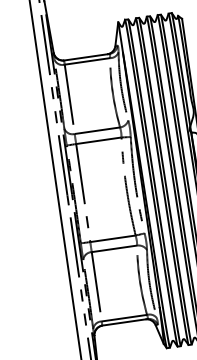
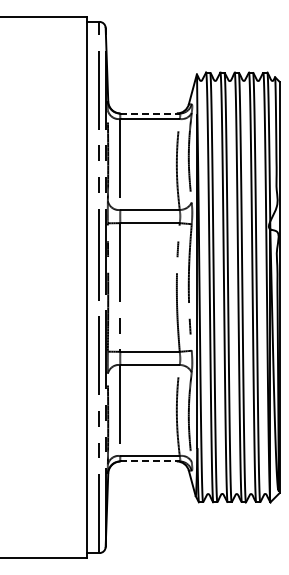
line: (87, 57) -> (150, 113), solid -> dashed
line: (125, 322) -> (150, 461), solid -> dashed

